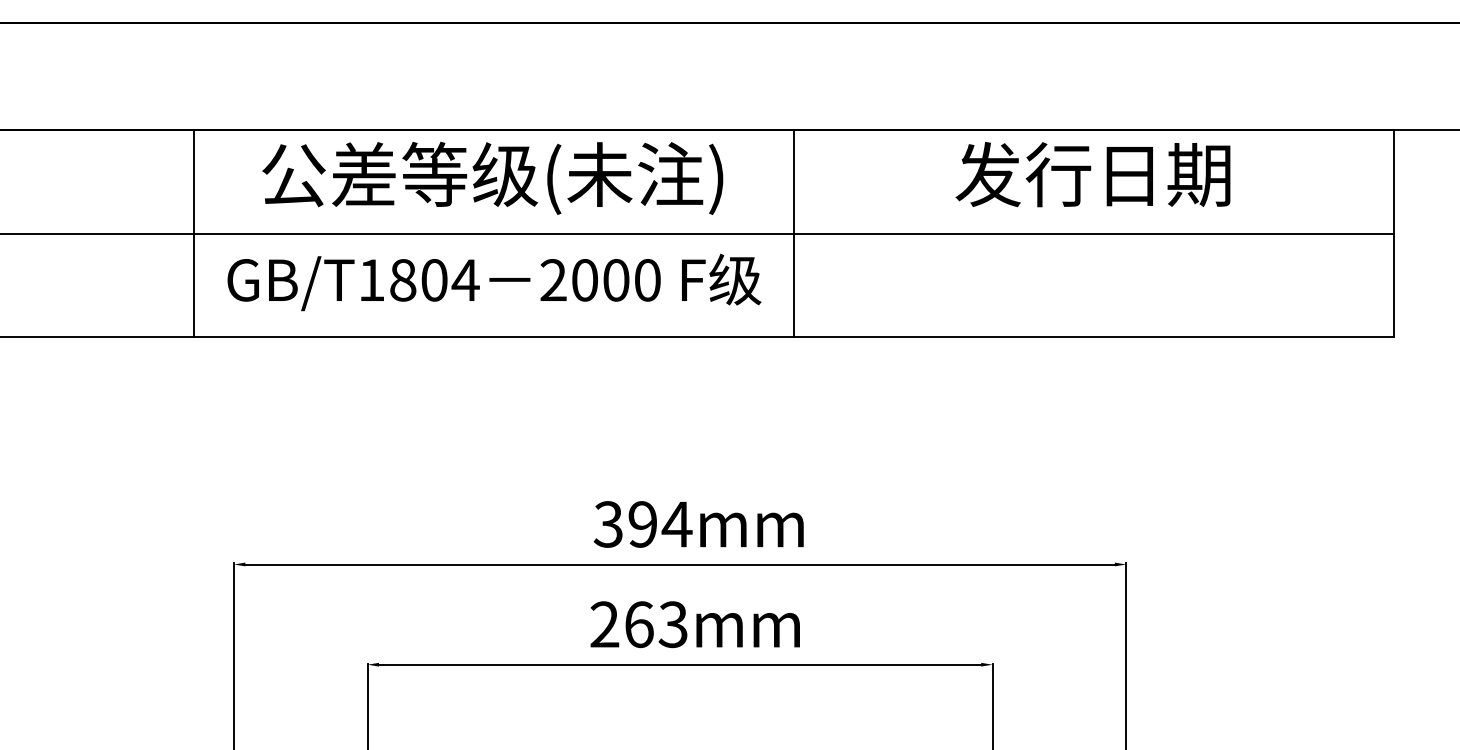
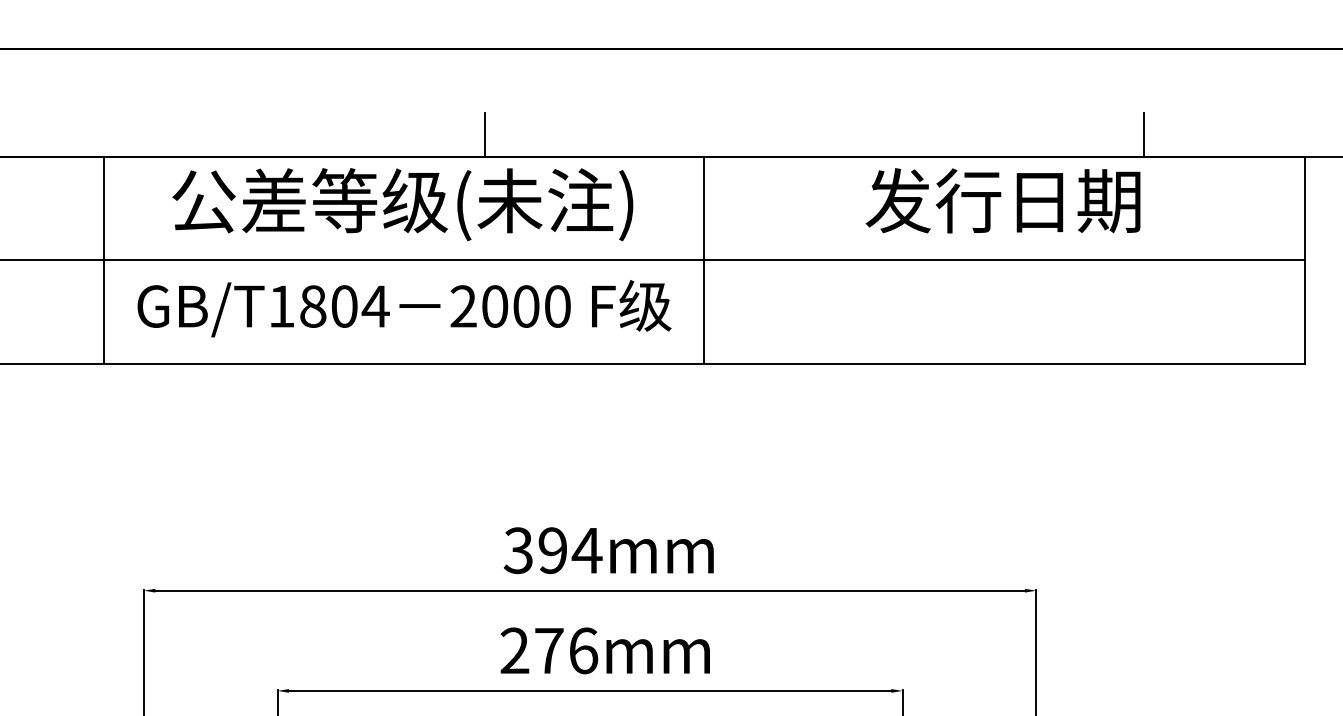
line: (575, 108) -> (485, 134), added
line: (1233, 108) -> (1143, 134), added
text: (656, 624) -> (566, 650), 263mm -> 276mm

